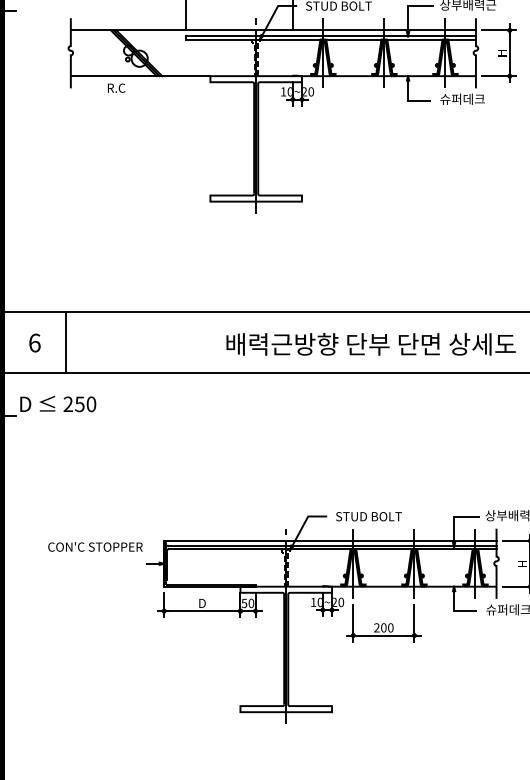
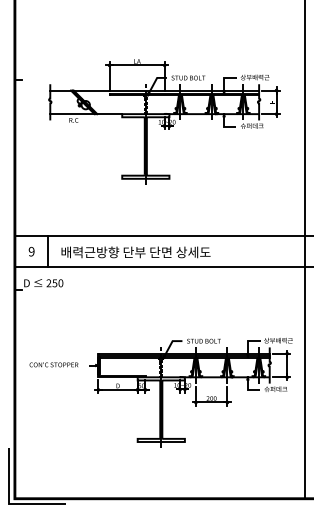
text: (34, 342) -> (31, 251), 6 -> 9
text: (370, 344) -> (135, 252), moved
text: (94, 546) -> (53, 364), moved

